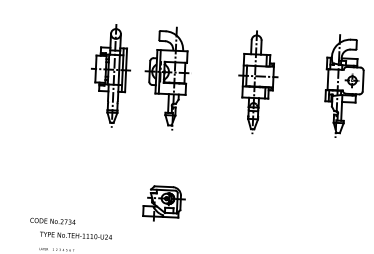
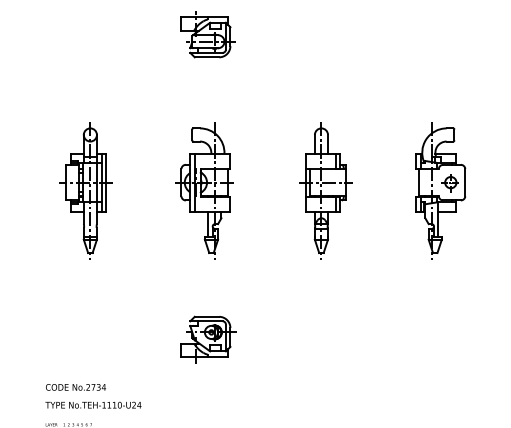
part: (110, 75) -> (85, 190), moved
part: (164, 203) -> (208, 339), moved
text: (52, 221) -> (75, 387), moved

